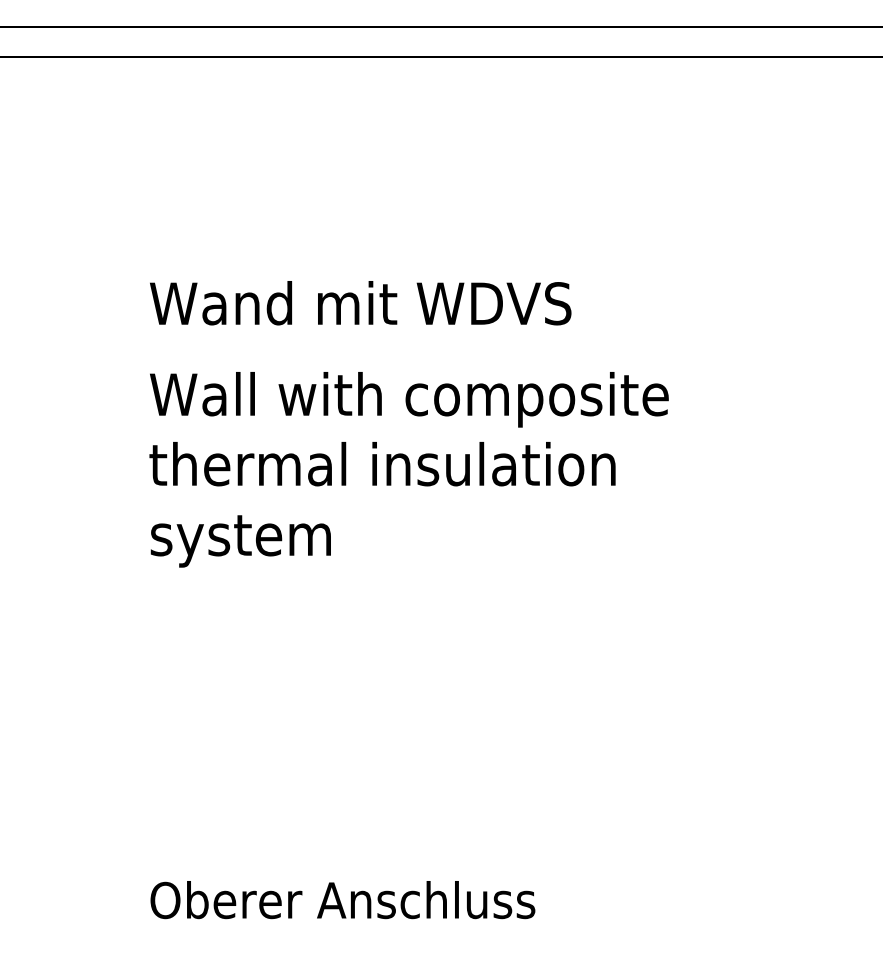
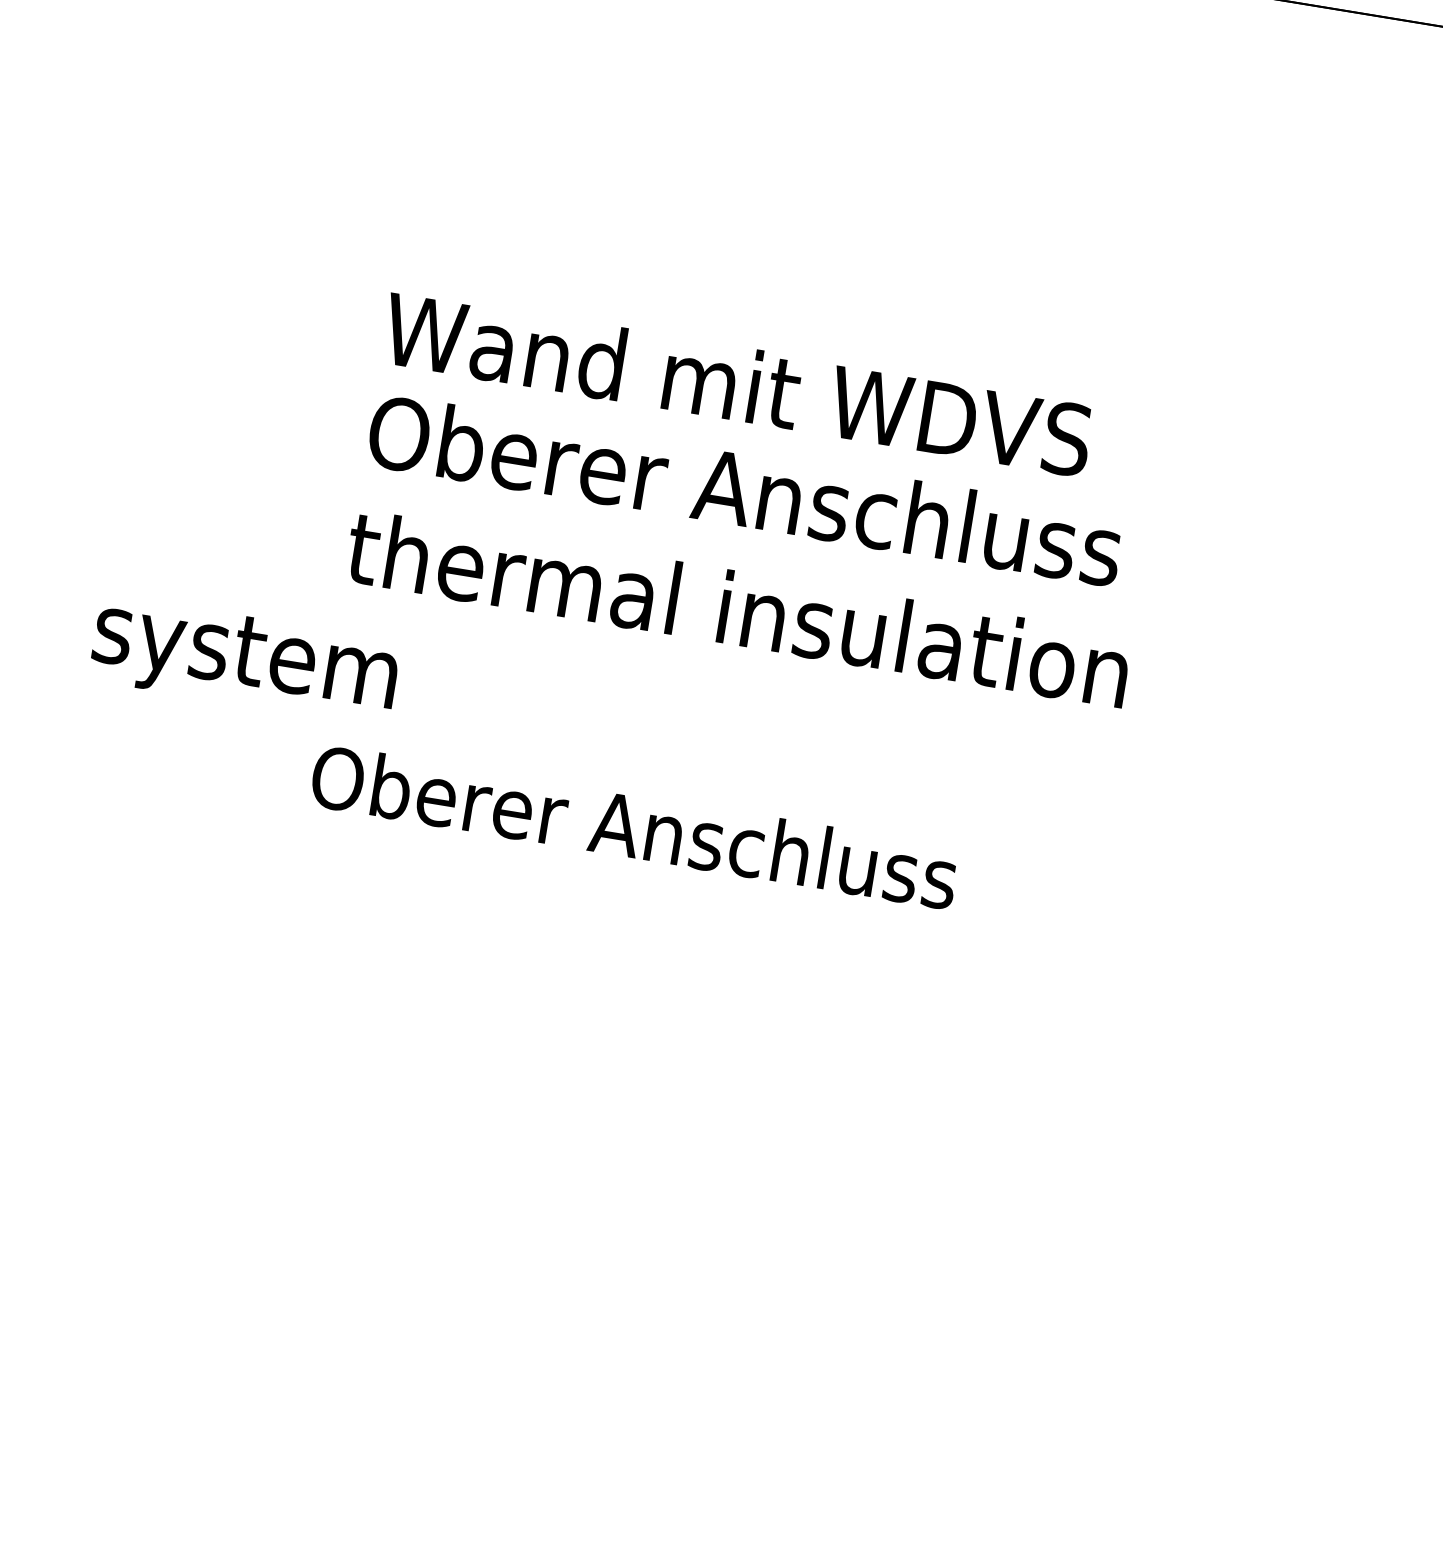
text: (360, 303) -> (737, 384), moved
text: (409, 399) -> (800, 508), Wall with composite -> Oberer Anschluss
text: (240, 541) -> (244, 660), moved
text: (342, 900) -> (633, 827), moved

